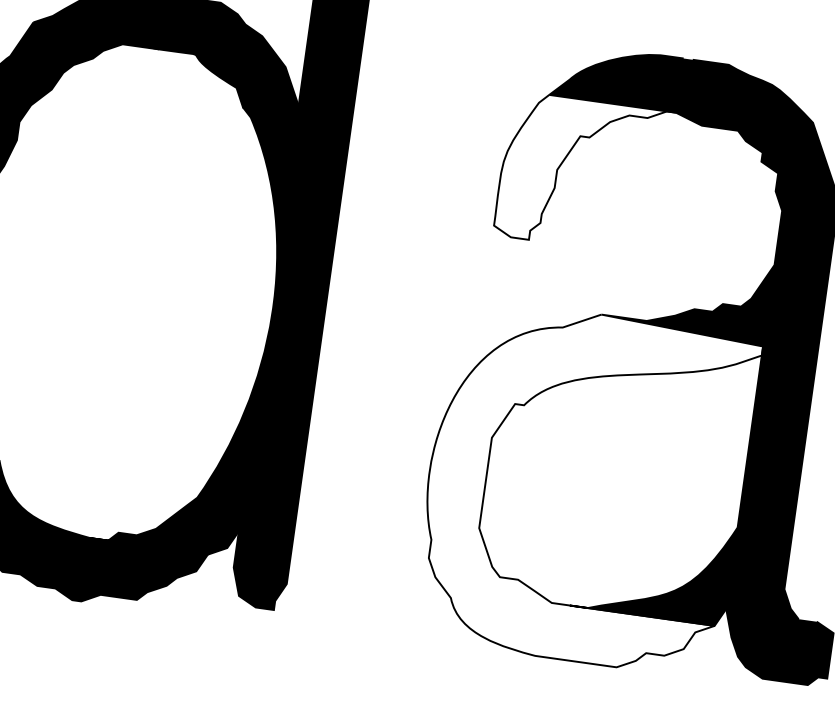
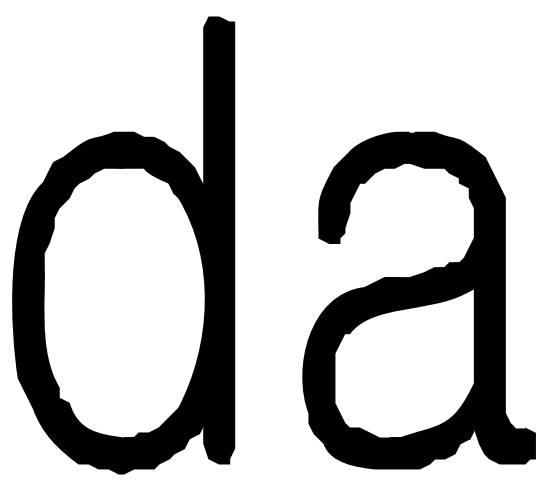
fill: (584, 173) -> (364, 202), added
fill: (584, 487) -> (388, 373), added

